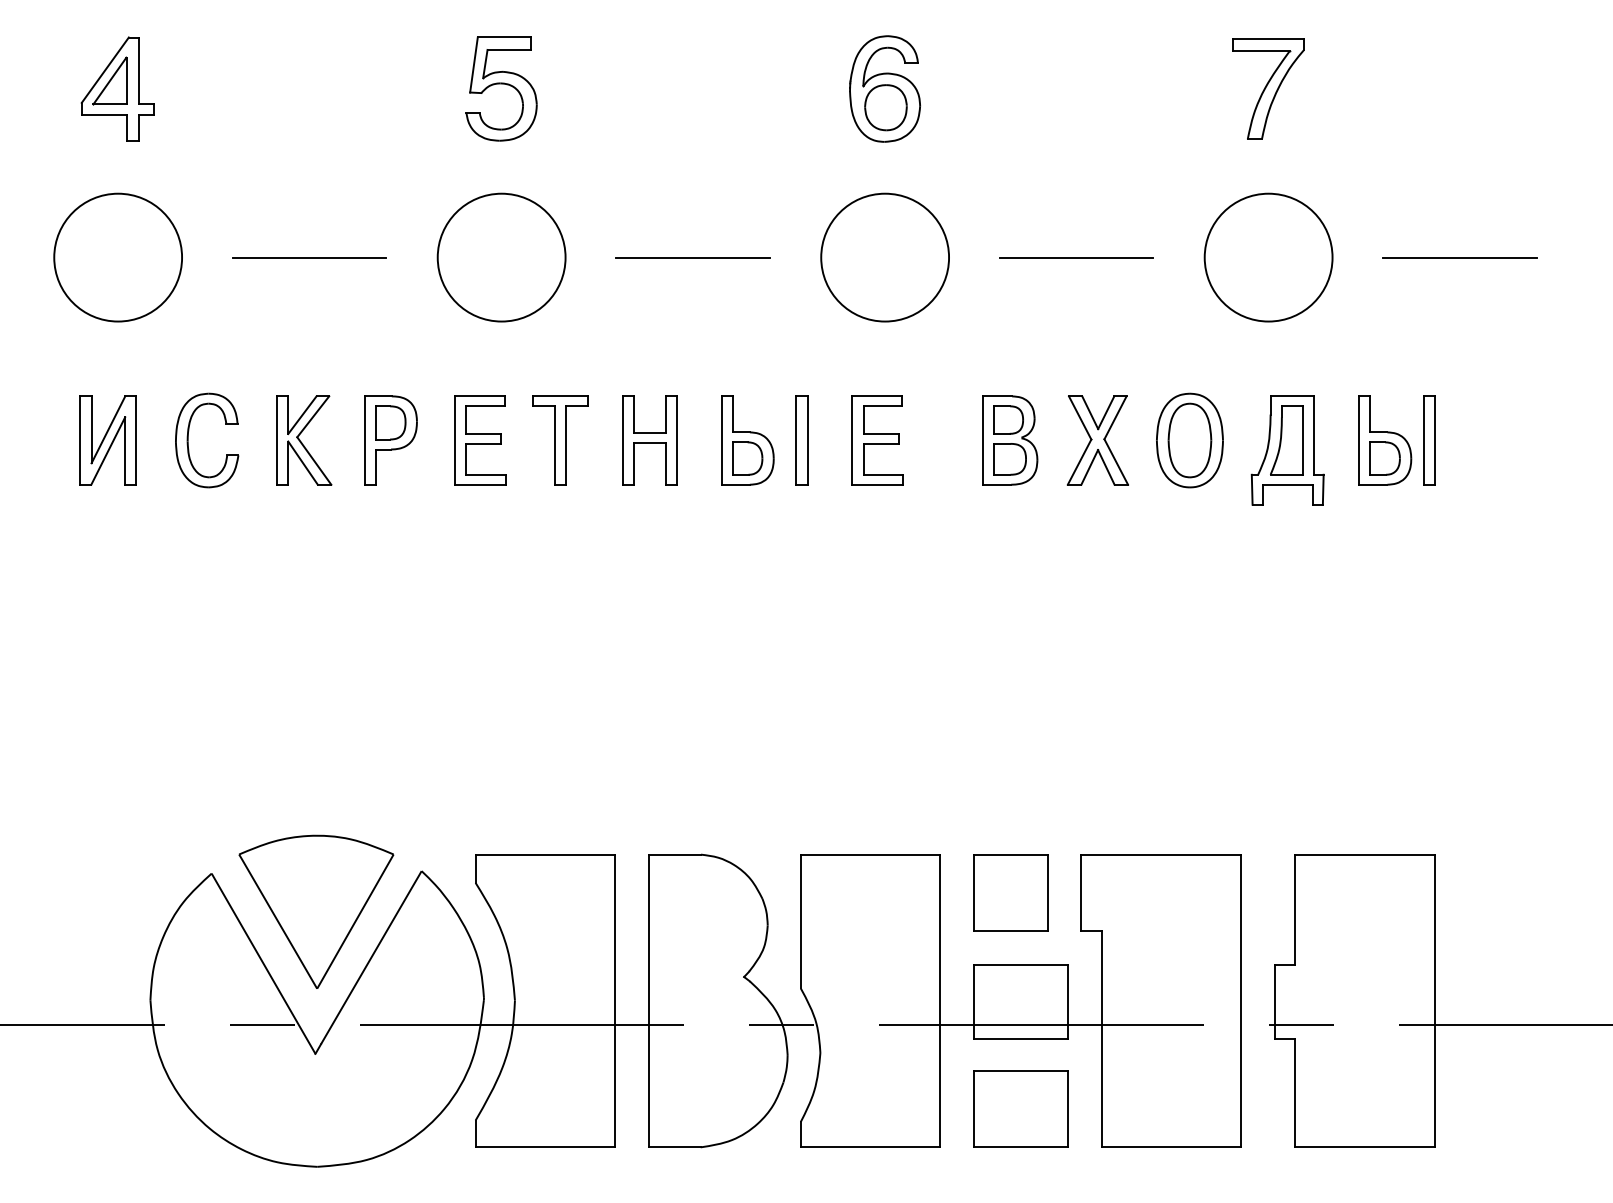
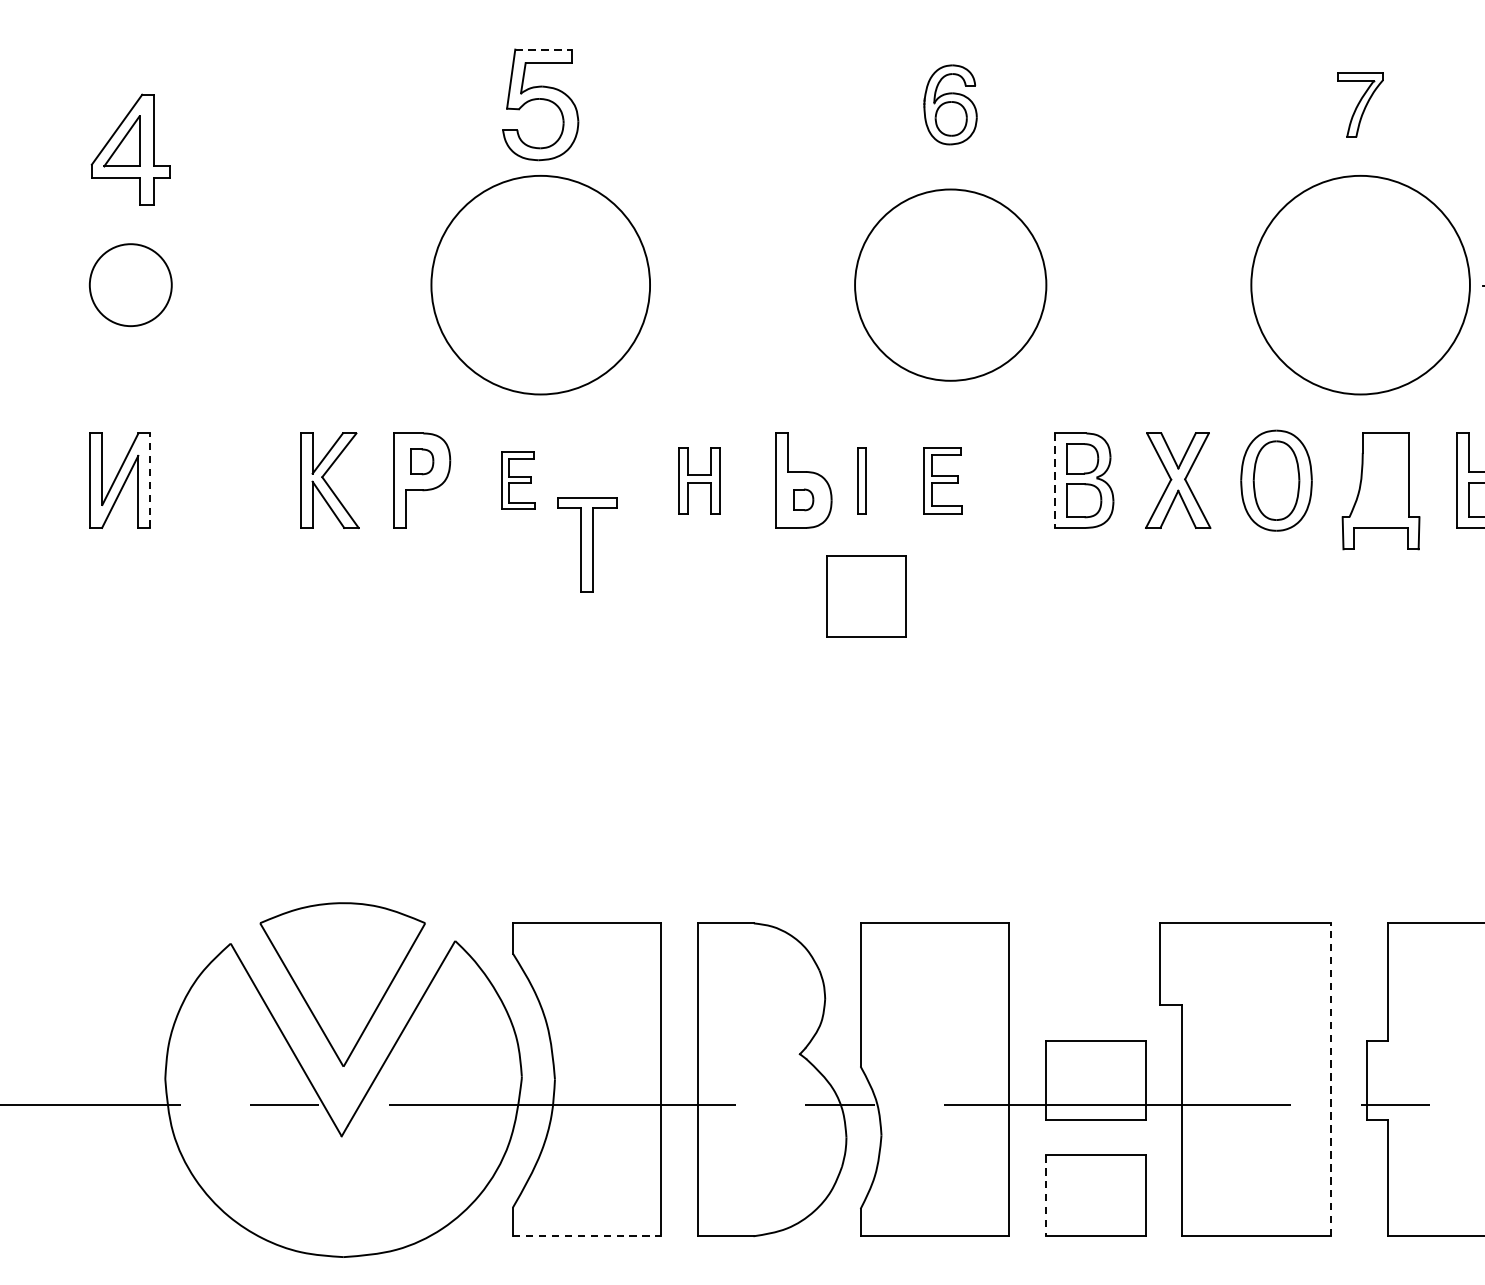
line: (504, 37) -> (543, 49), solid -> dashed
part: (117, 88) -> (130, 149), moved
part: (884, 88) -> (950, 104), size x0.7
part: (1268, 88) -> (1360, 104), size x0.6
circle: (118, 257) -> (131, 285), size x0.6
circle: (501, 257) -> (540, 285), size x1.6
circle: (885, 257) -> (951, 285), size x1.4
circle: (1268, 257) -> (1360, 285), size x1.6
line: (309, 258) -> (335, 286), removed
line: (692, 258) -> (744, 286), removed
line: (1076, 258) -> (1155, 286), removed
part: (390, 422) -> (421, 461), size x0.7
line: (136, 440) -> (150, 480), solid -> dashed
part: (188, 440) -> (205, 480), removed
part: (480, 440) -> (518, 480), size x0.6
part: (560, 440) -> (587, 544), moved
part: (649, 440) -> (698, 480), size x0.7
part: (801, 440) -> (861, 480), size x0.7
part: (877, 440) -> (942, 480), size x0.7
part: (1286, 440) -> (1379, 480), removed
line: (982, 441) -> (1054, 481), solid -> dashed
part: (747, 458) -> (803, 499), size x0.6
part: (1010, 892) -> (865, 596), moved
line: (1240, 1000) -> (1330, 1079), solid -> dashed
line: (974, 1109) -> (1046, 1195), solid -> dashed
line: (545, 1147) -> (587, 1236), solid -> dashed

